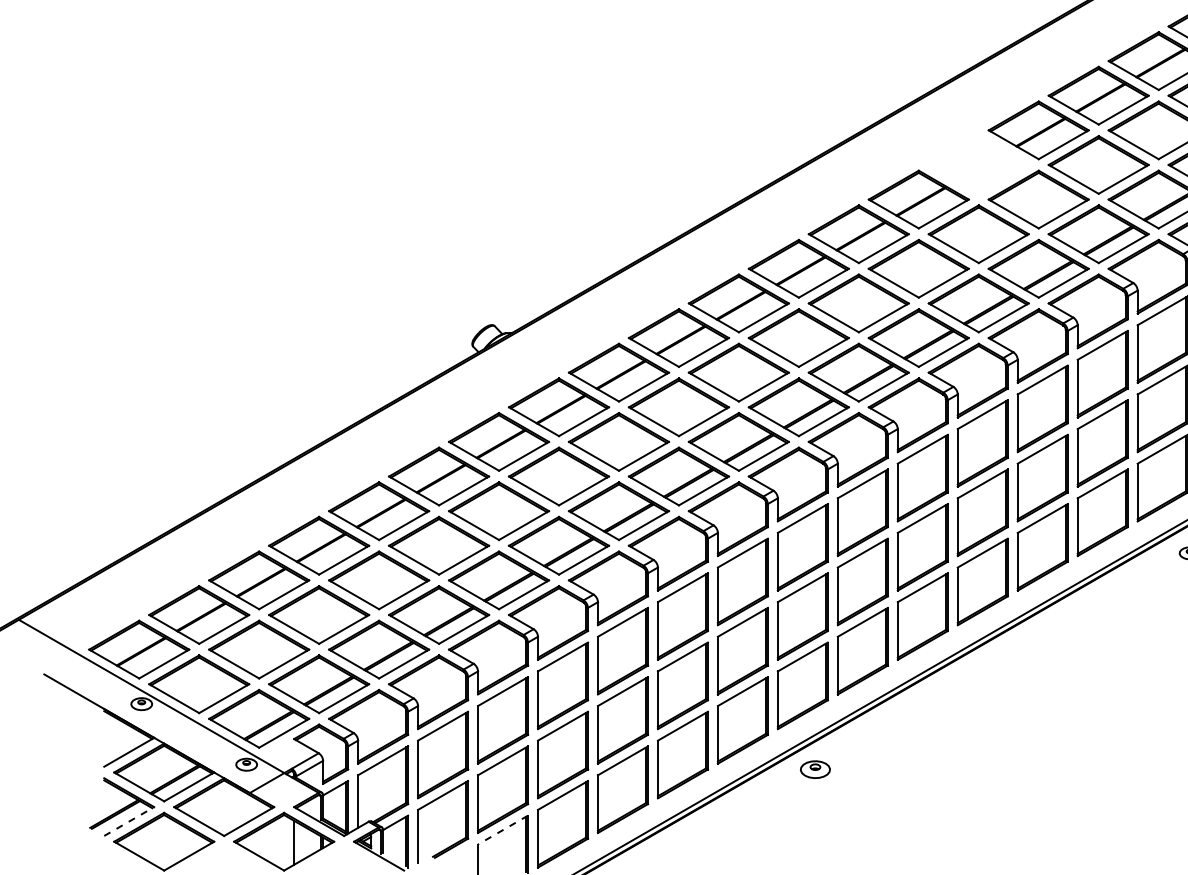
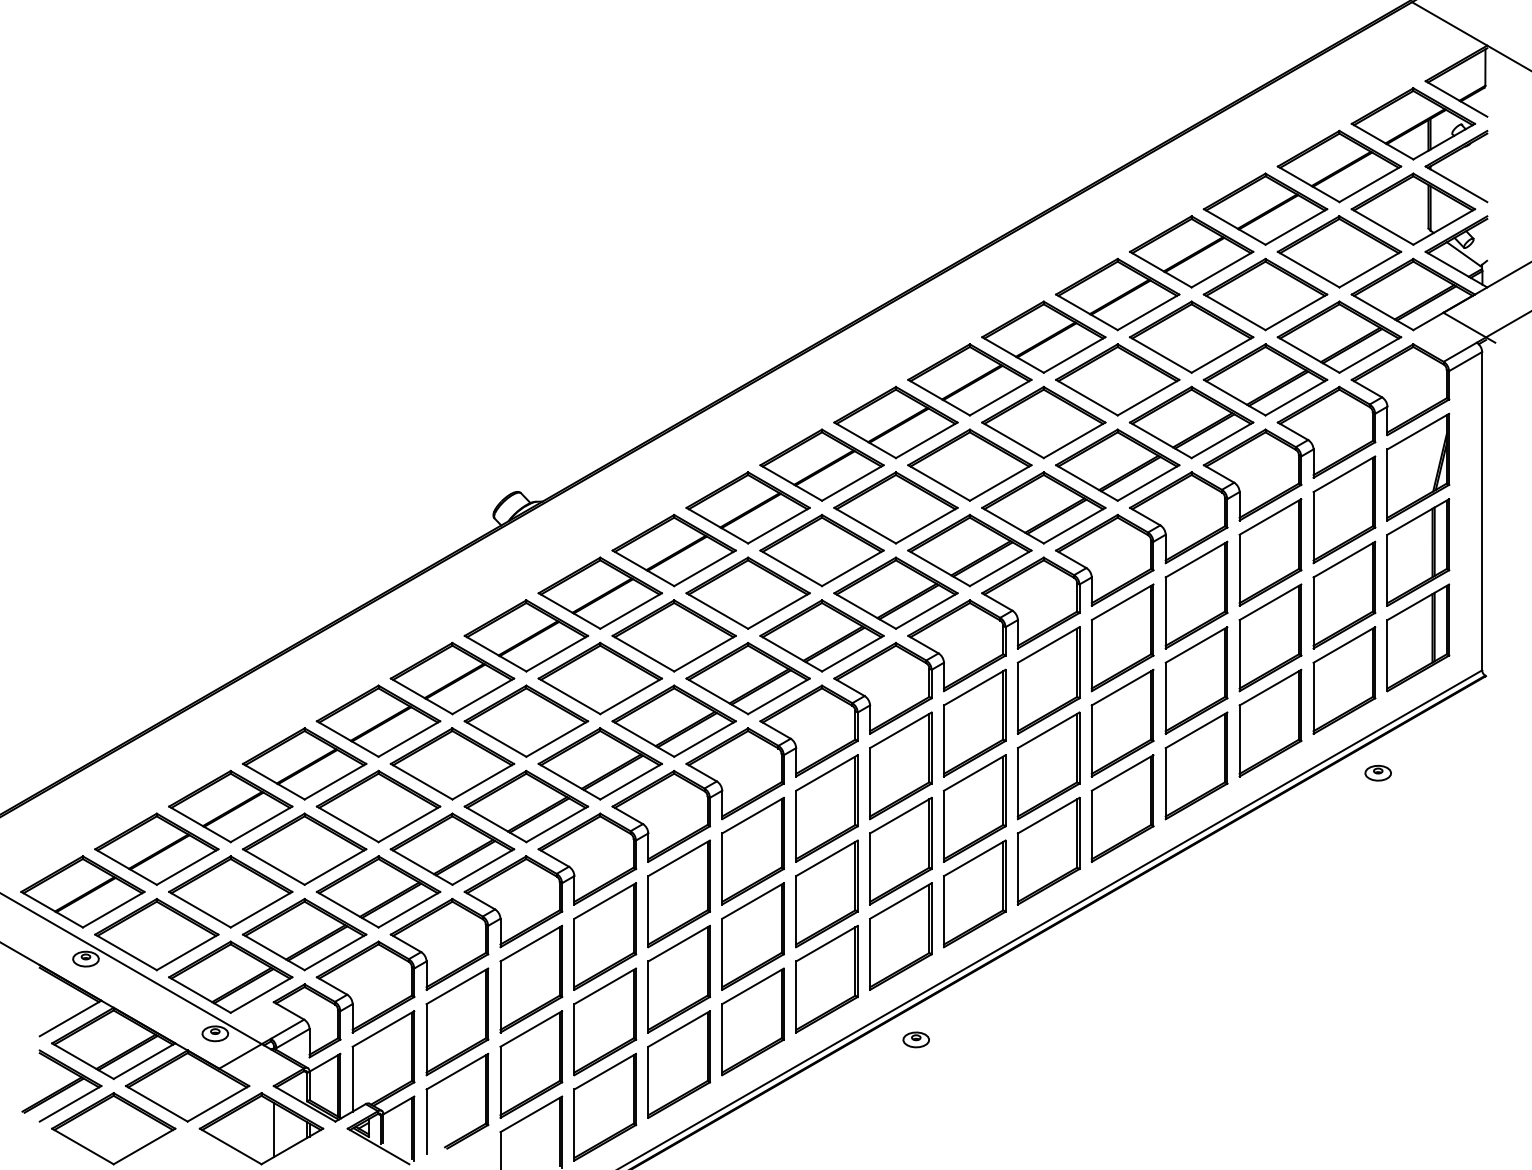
part: (978, 164) -> (1117, 294), added
part: (814, 769) -> (915, 1039), size x0.71
line: (129, 821) -> (70, 1103), dashed -> solid
line: (503, 830) -> (531, 1114), dashed -> solid

